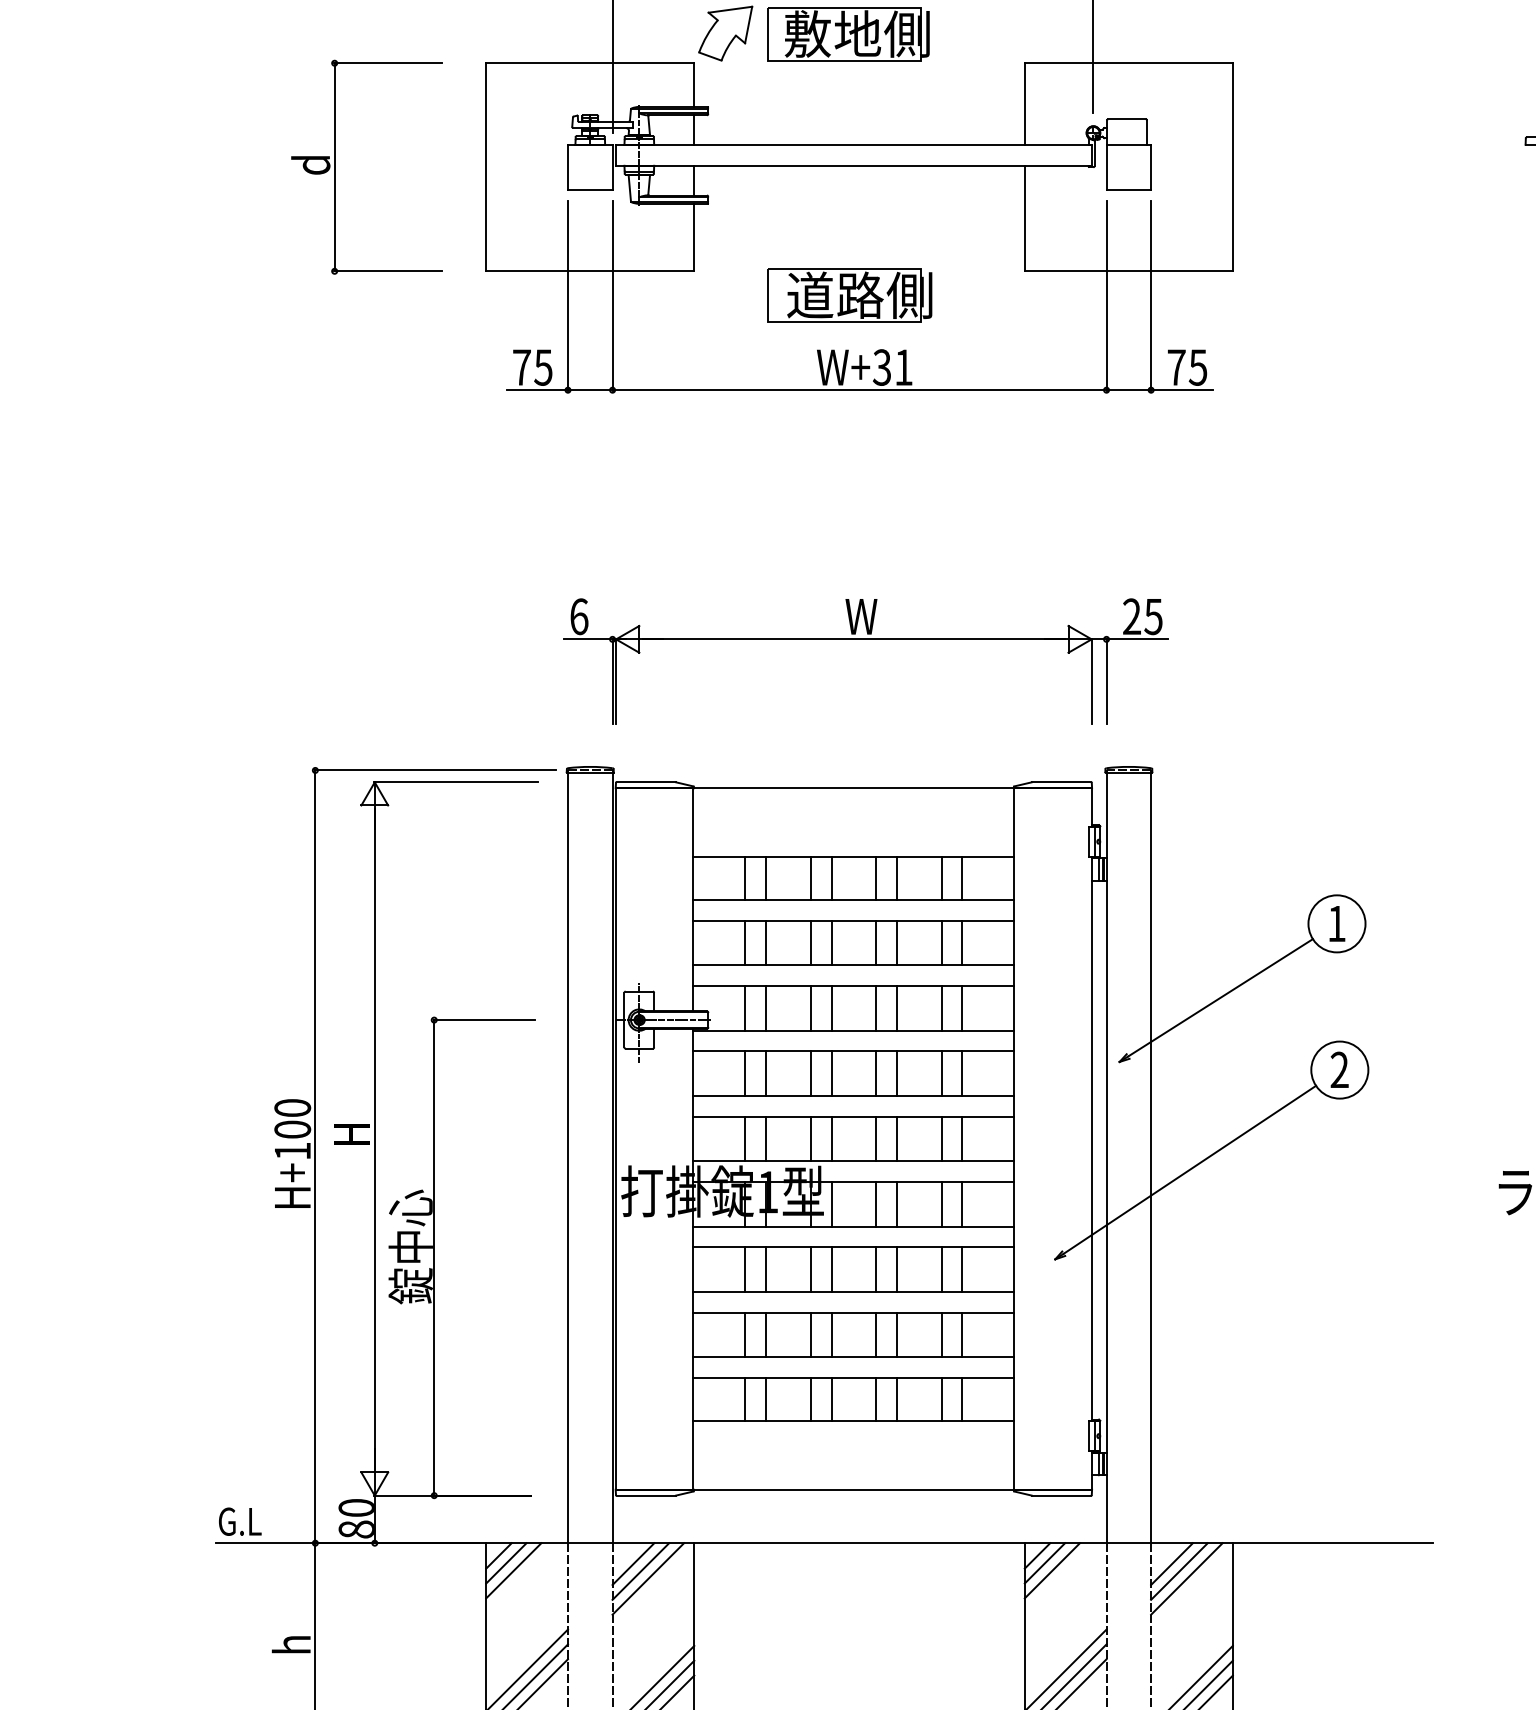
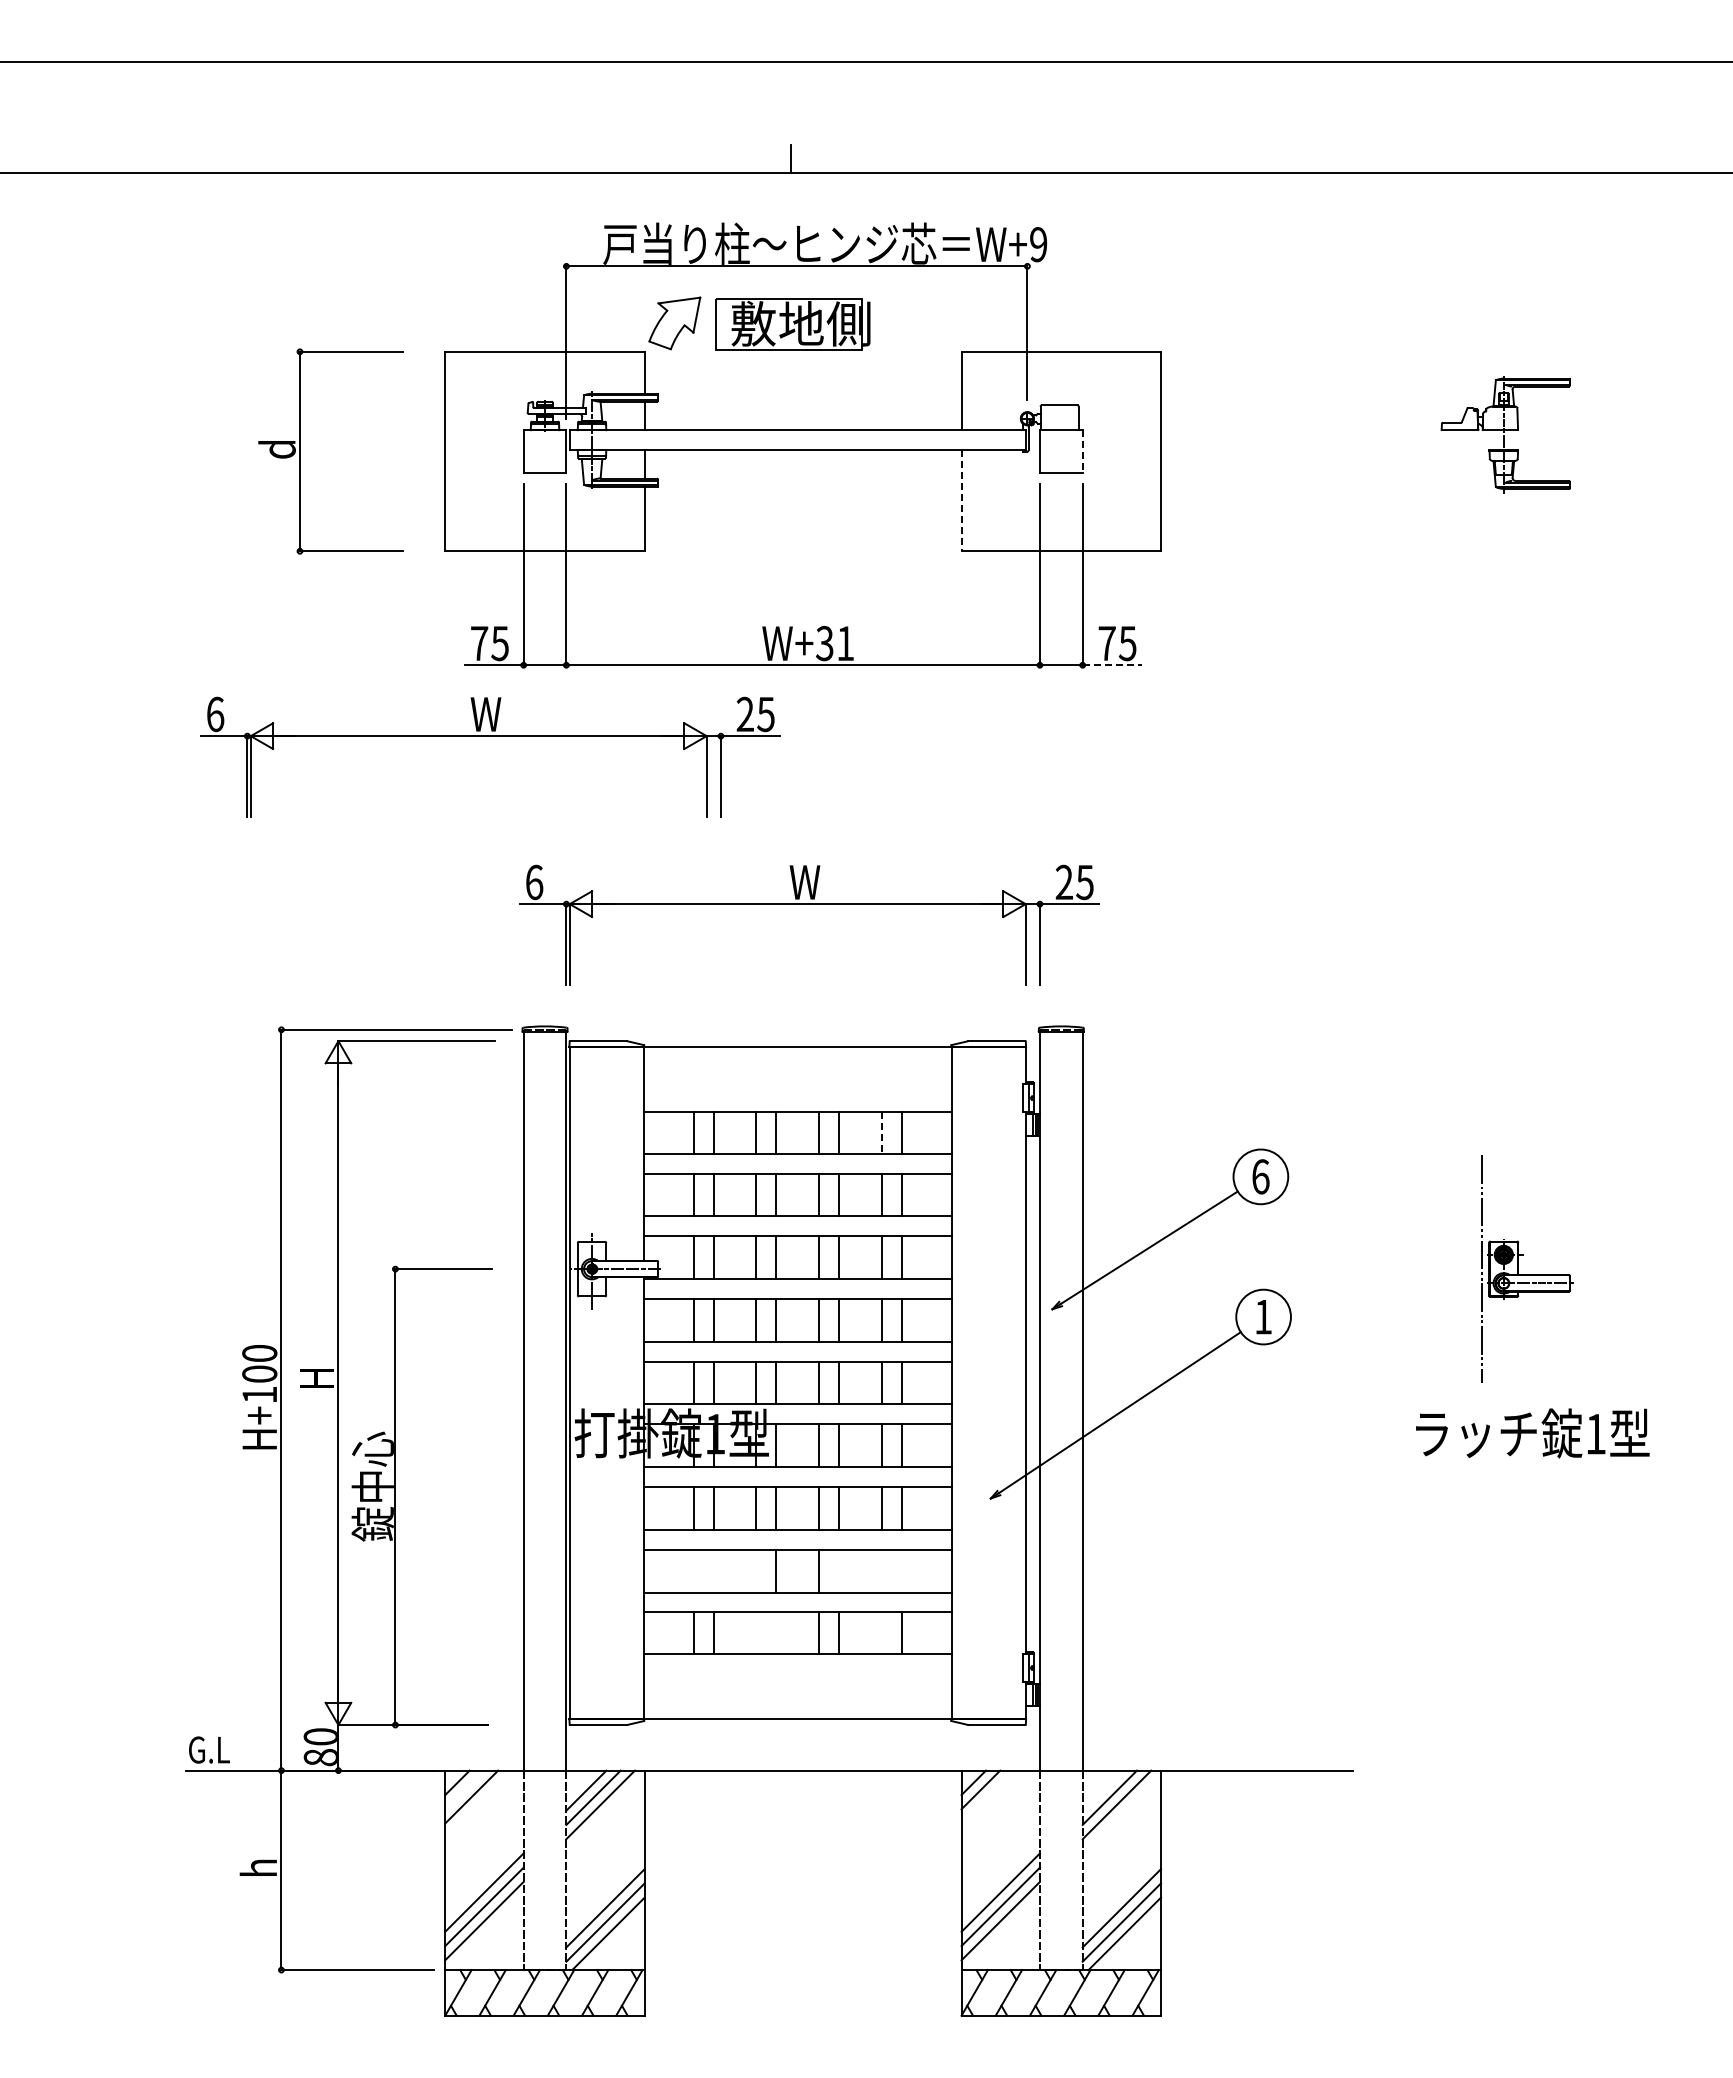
line: (1150, 168) -> (1082, 452), solid -> dashed
line: (1024, 218) -> (961, 500), solid -> dashed
part: (849, 295) -> (793, 574), removed
line: (1182, 390) -> (1112, 665), solid -> dashed
part: (533, 464) -> (490, 736), added
line: (941, 878) -> (881, 1133), solid -> dashed
text: (1336, 923) -> (1260, 1176), 1 -> 6
text: (1339, 1069) -> (1263, 1316), 2 -> 1
line: (745, 1334) -> (693, 1570), removed
line: (766, 1334) -> (713, 1570), removed
line: (810, 1334) -> (756, 1570), removed
line: (897, 1334) -> (839, 1570), removed
line: (941, 1334) -> (881, 1570), removed
line: (962, 1334) -> (901, 1570), removed
line: (810, 1399) -> (756, 1632), removed
line: (831, 1399) -> (776, 1632), removed
line: (941, 1399) -> (881, 1632), removed
line: (506, 1562) -> (464, 1789), removed
line: (1171, 1563) -> (1102, 1790), removed
line: (1051, 1570) -> (987, 1796), removed

